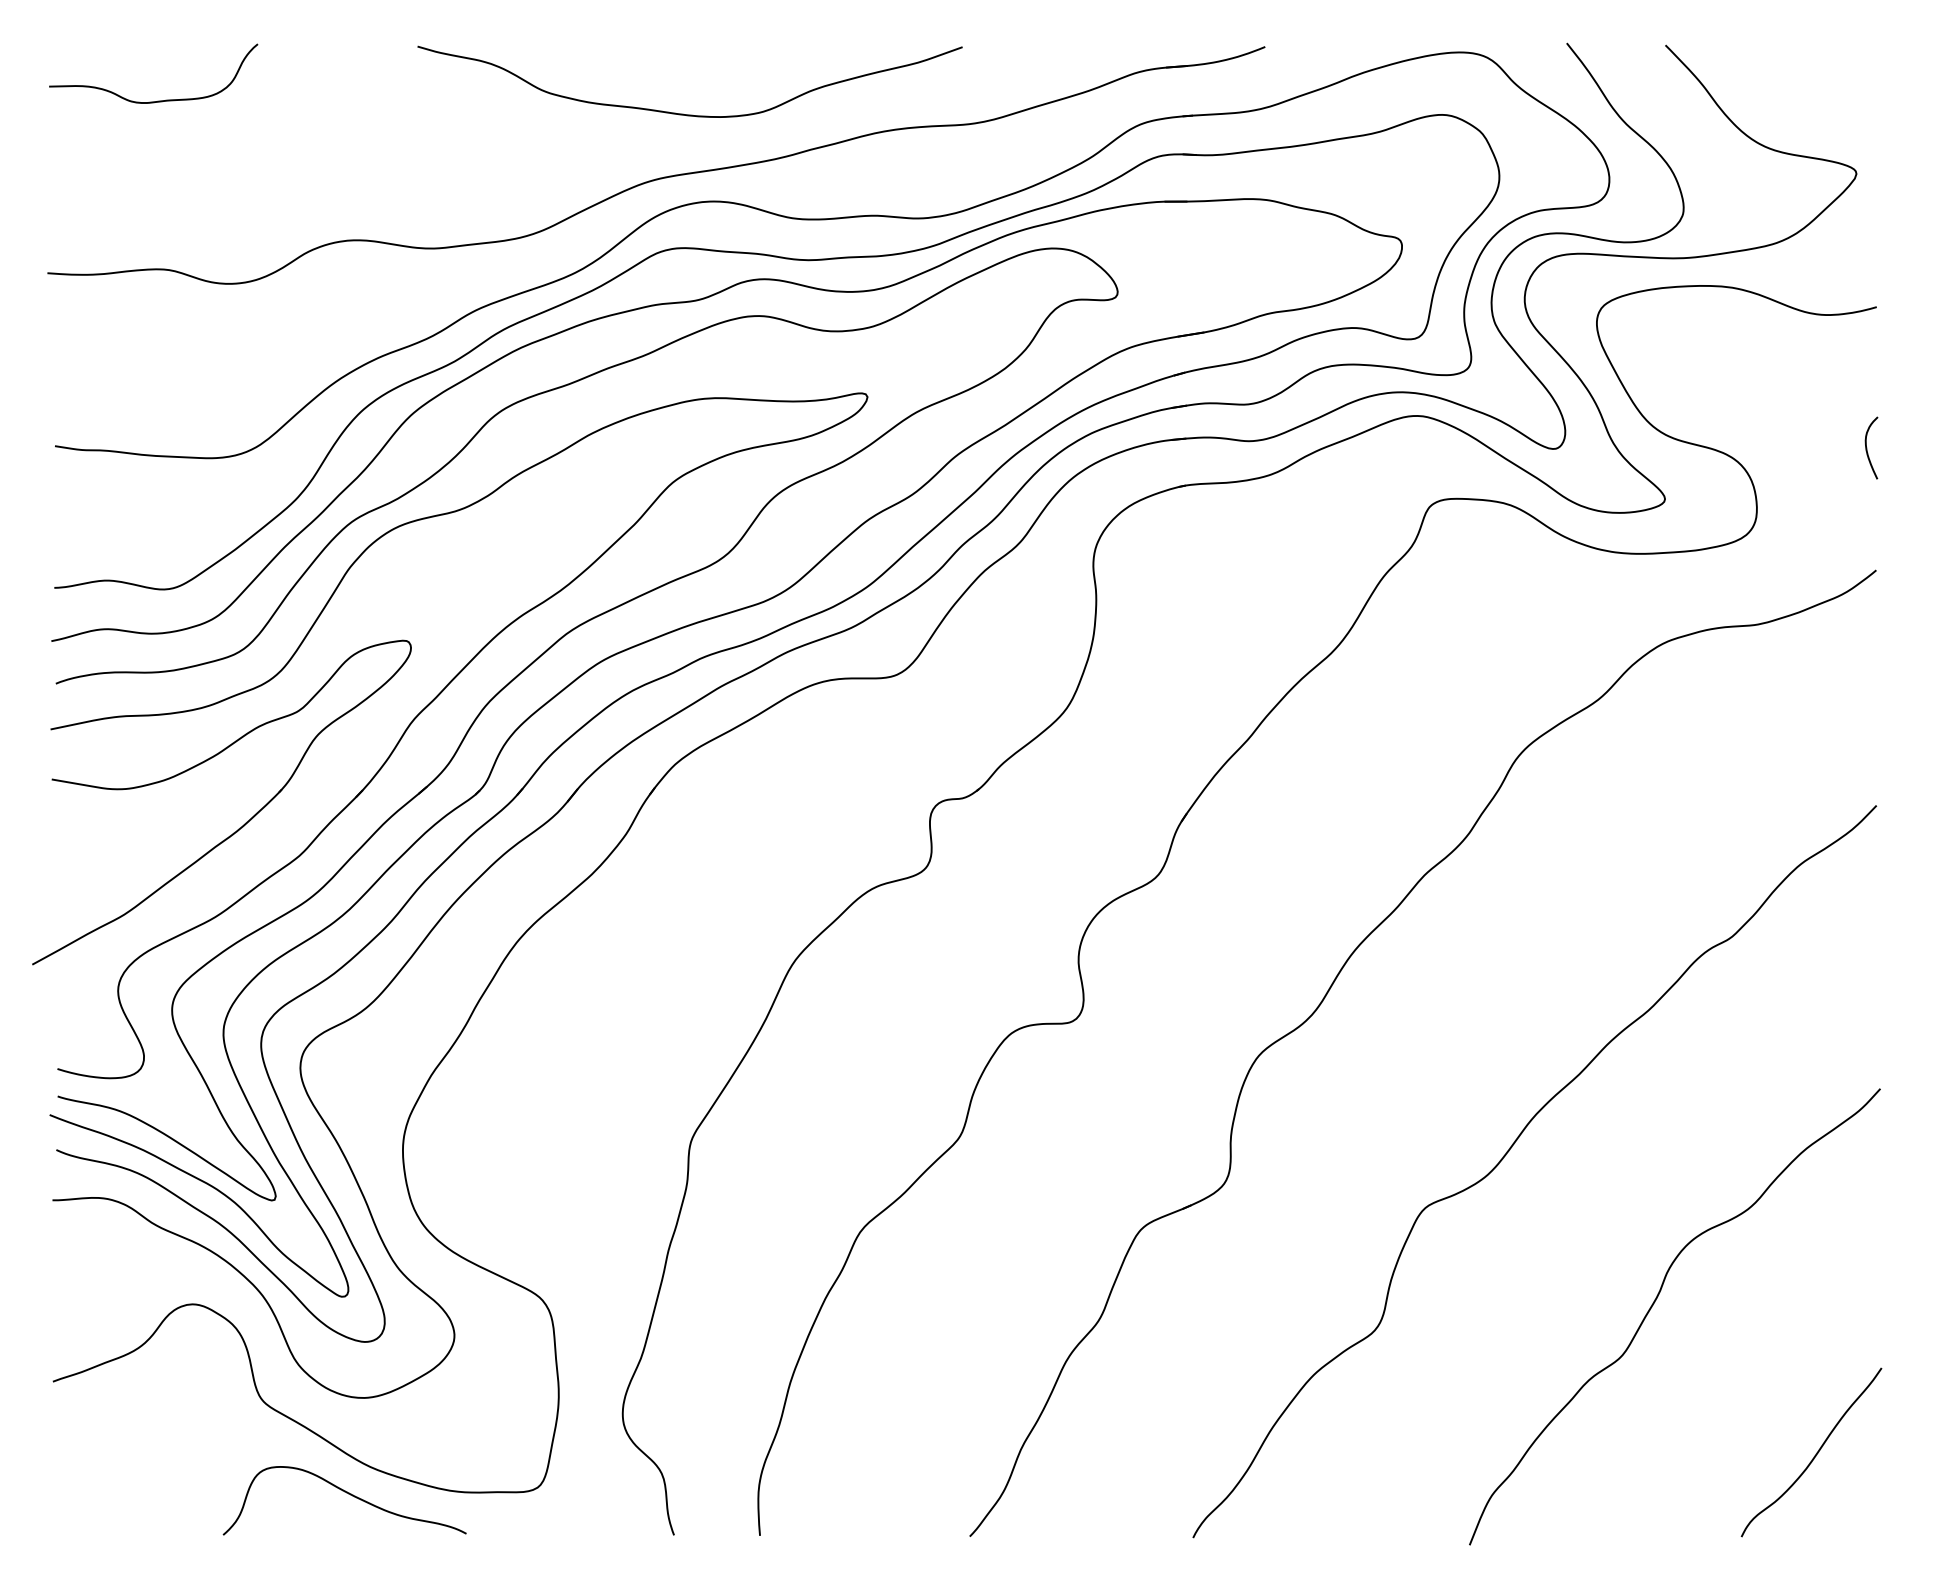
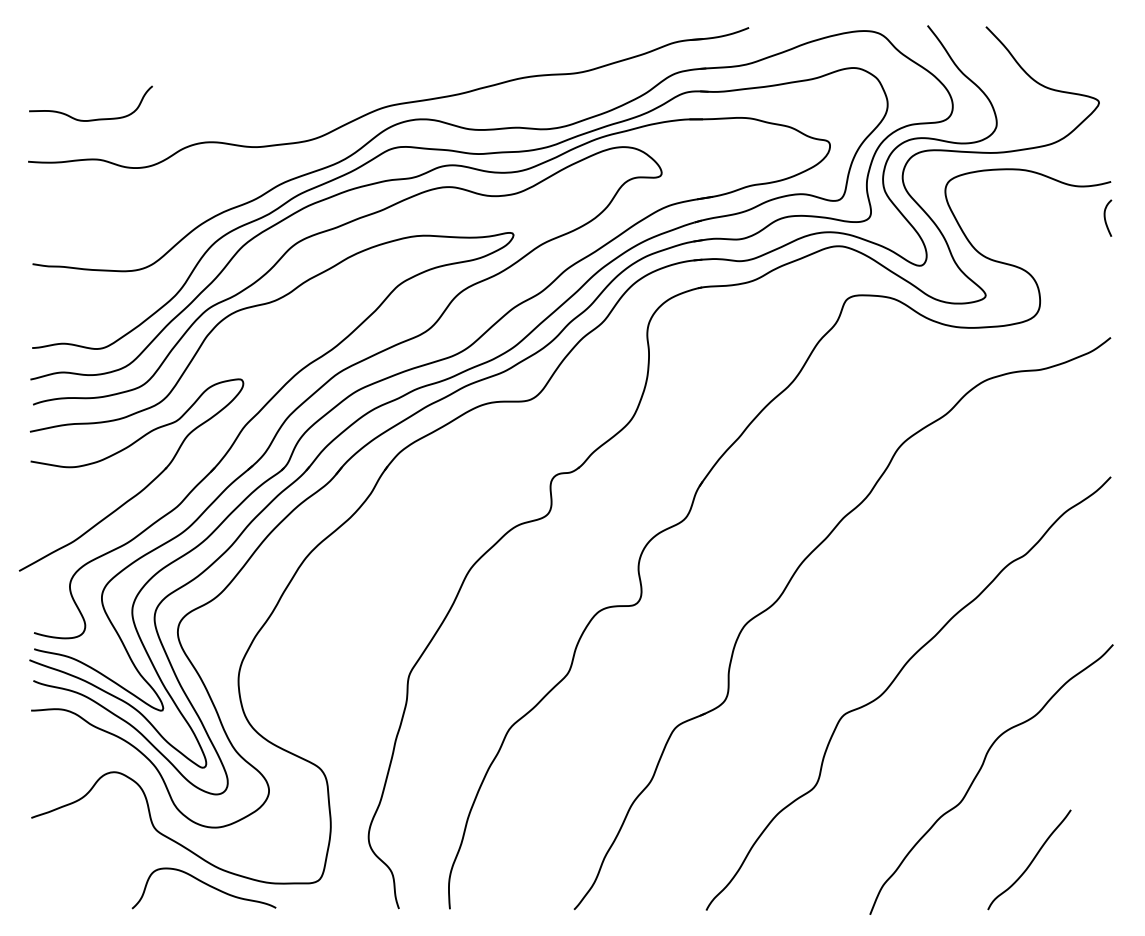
curve: (152, 100) -> (90, 119), moved
curve: (681, 112) -> (403, 66), removed
curve: (1867, 446) -> (1105, 217), moved
curve: (1814, 1453) -> (1031, 860), moved

